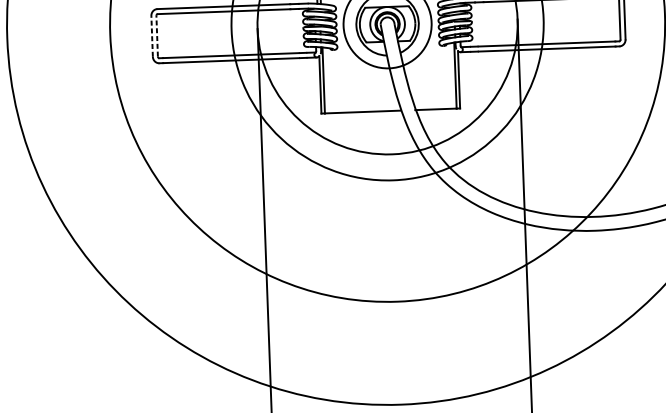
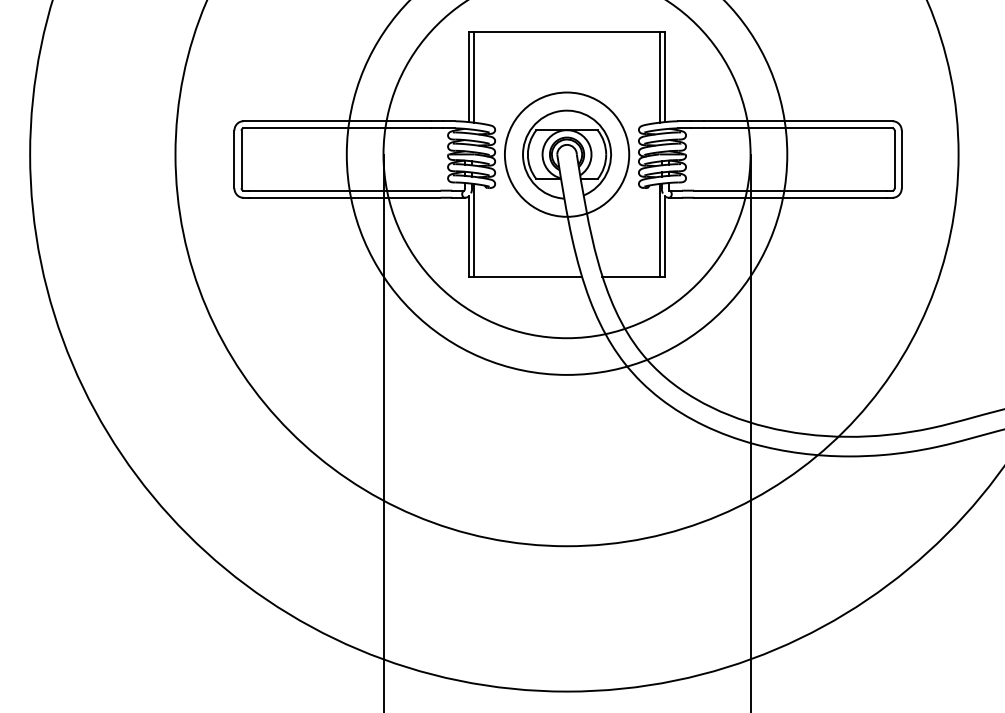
line: (152, 36) -> (234, 159), dashed -> solid
line: (157, 36) -> (241, 159), dashed -> solid

